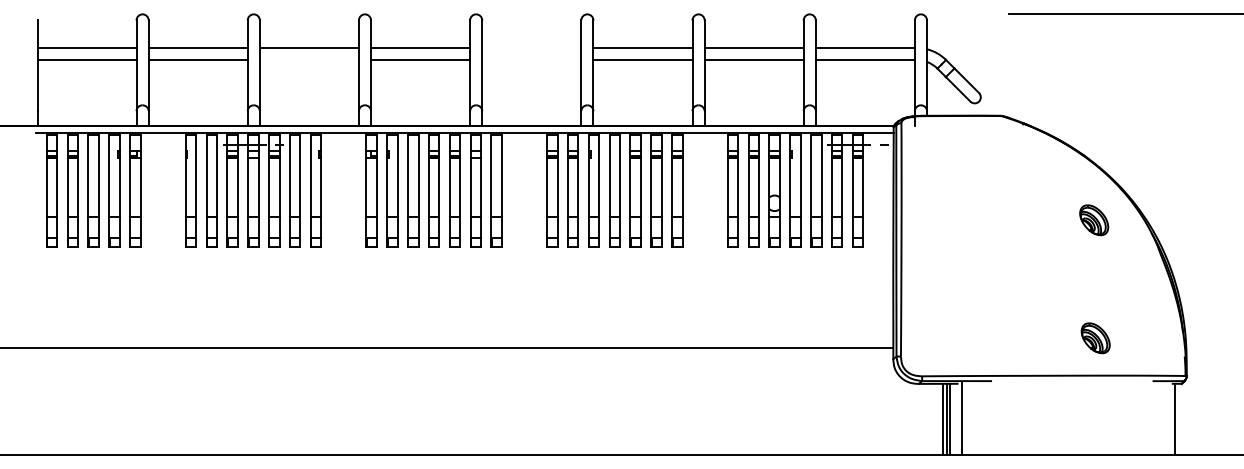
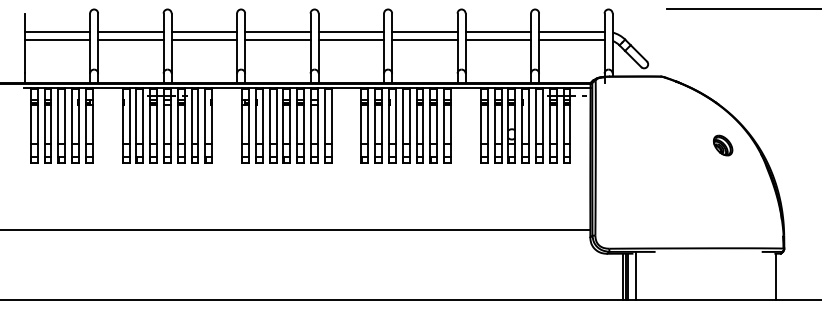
line: (531, 47) -> (351, 31), added
line: (309, 59) -> (204, 39), added
line: (531, 59) -> (351, 39), added
part: (1096, 338) -> (724, 223), removed

